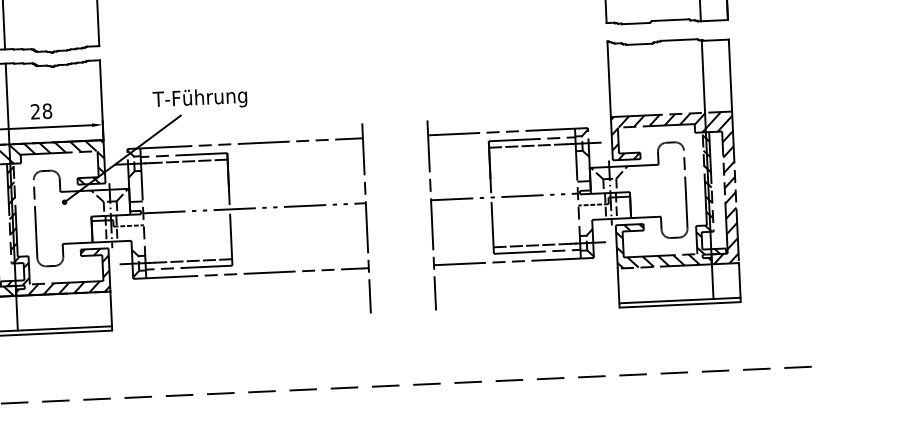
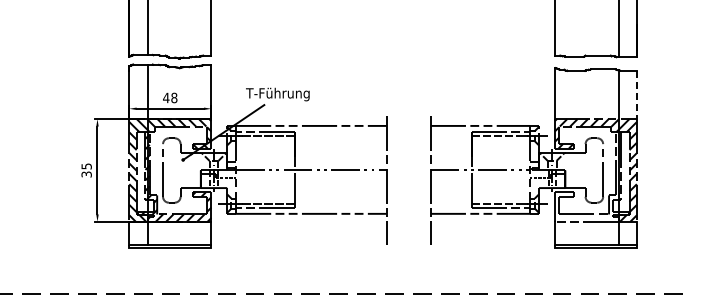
line: (729, 76) -> (636, 95), solid -> dashed
text: (35, 111) -> (166, 97), 28 -> 48
hatch: (666, 200) -> (589, 177), removed

